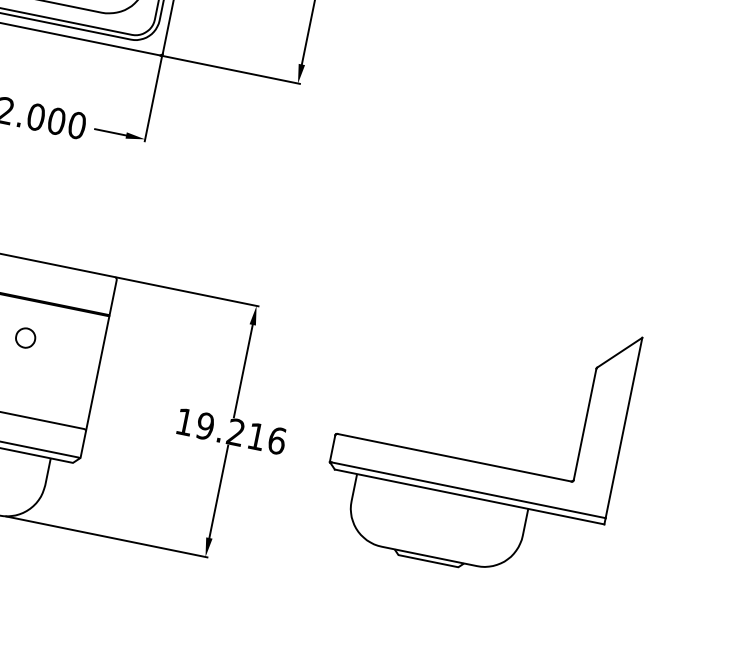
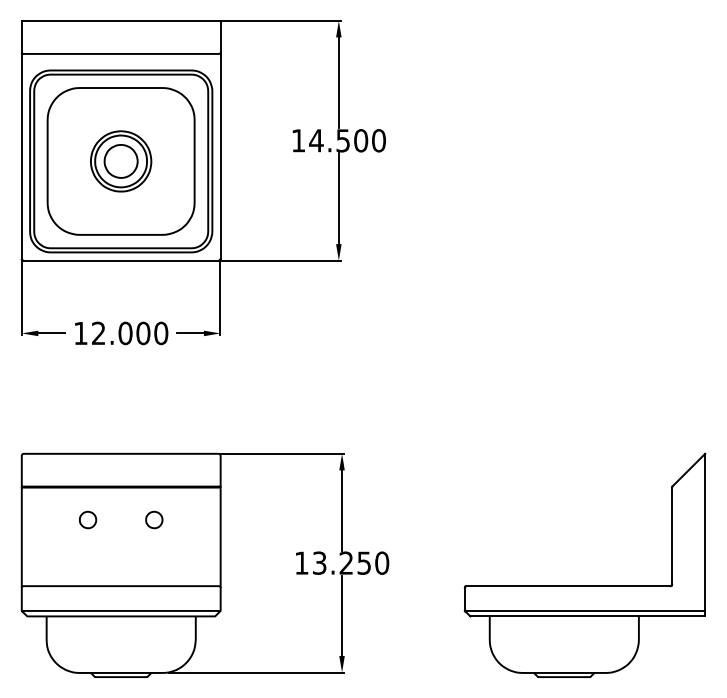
text: (240, 432) -> (350, 562), 19.216 -> 13.250
part: (473, 460) -> (584, 585), moved

